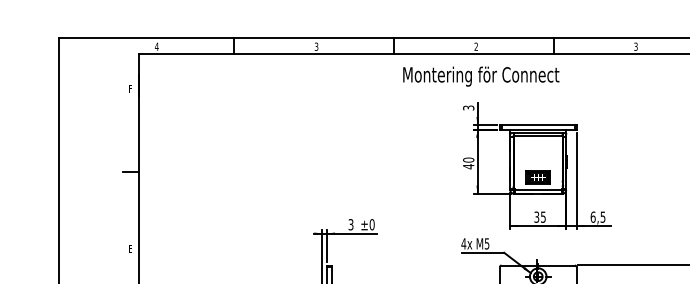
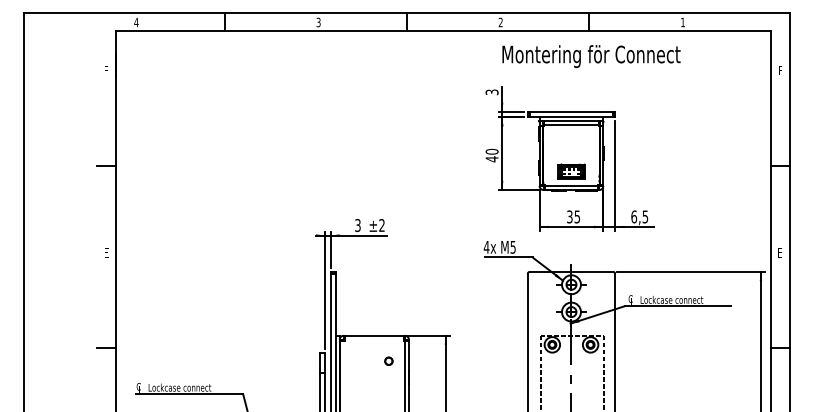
text: (635, 46) -> (682, 22), 3 -> 1
text: (481, 76) -> (591, 56), moved
text: (371, 224) -> (381, 225), ±0 -> ±2

